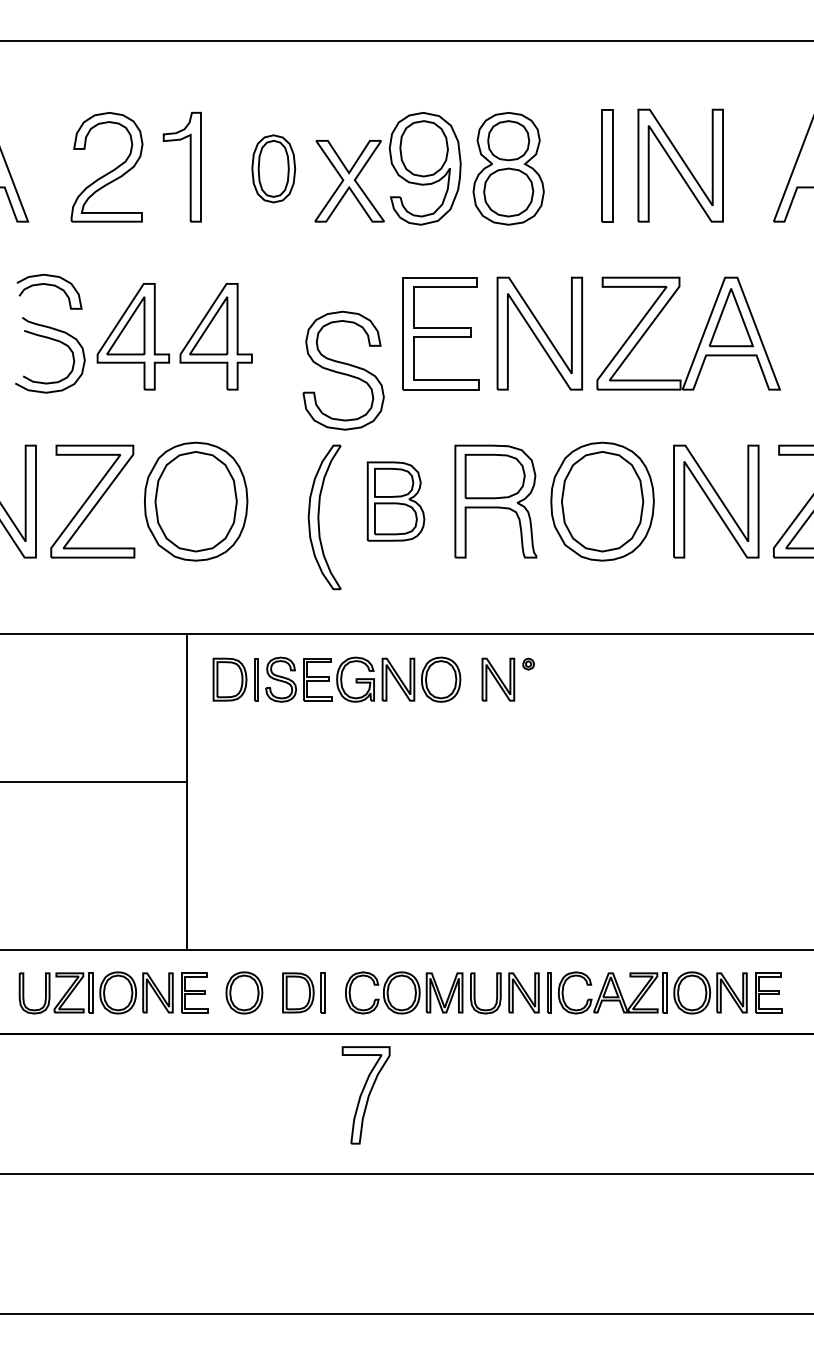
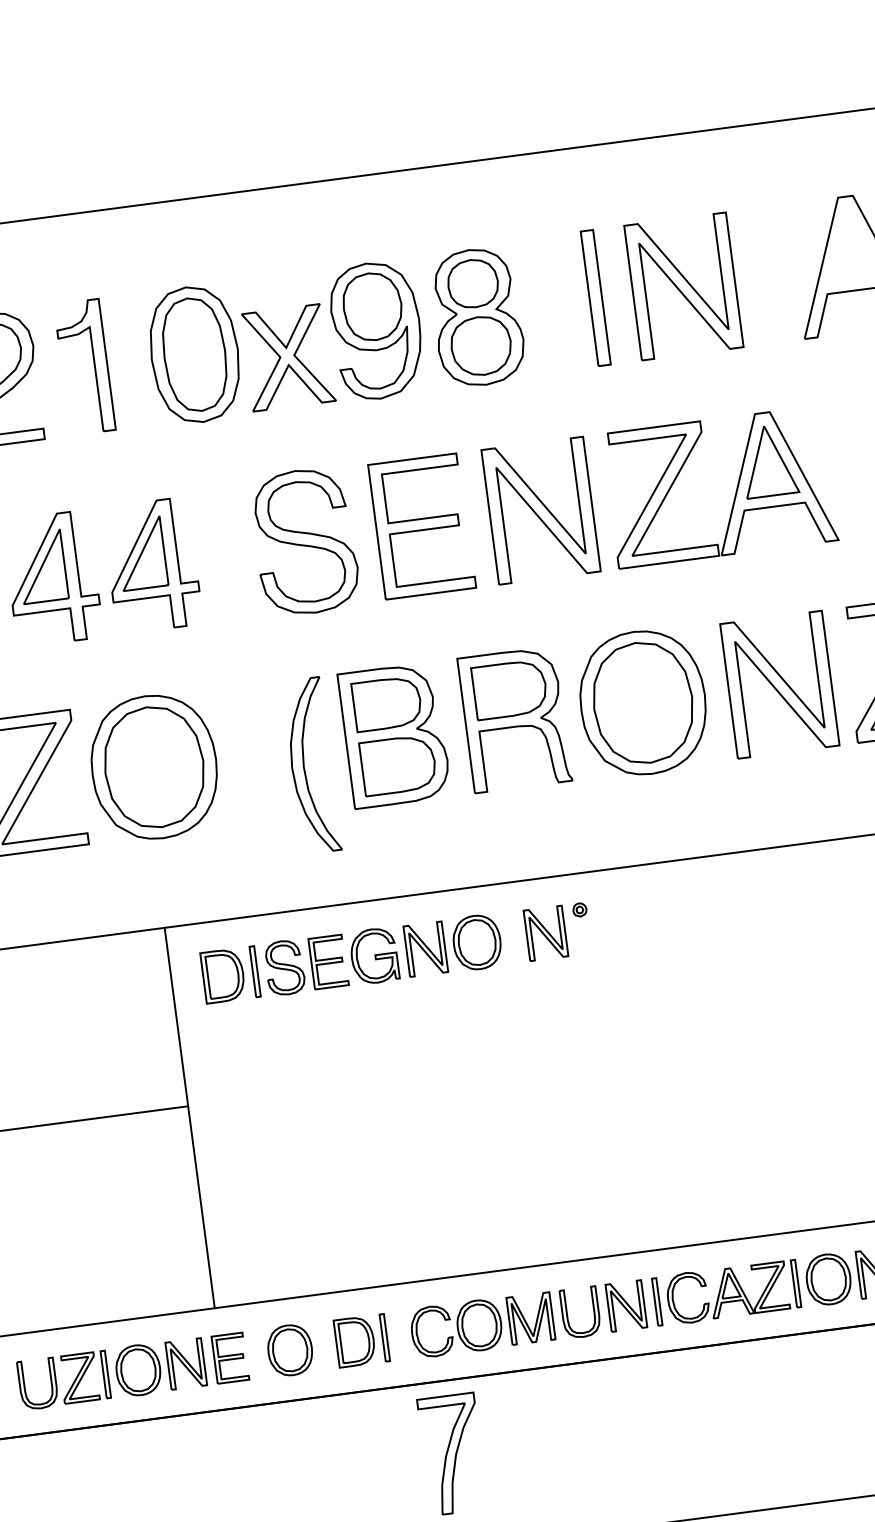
part: (273, 168) -> (194, 354), size x1.67
part: (343, 370) -> (304, 541), moved
part: (395, 501) -> (394, 735), size x1.43

